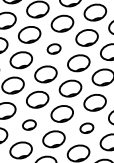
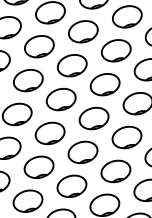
part: (53, 48) -> (71, 64), size x1.67
part: (29, 124) -> (39, 166), size x1.67
part: (86, 128) -> (115, 171), size x1.67

